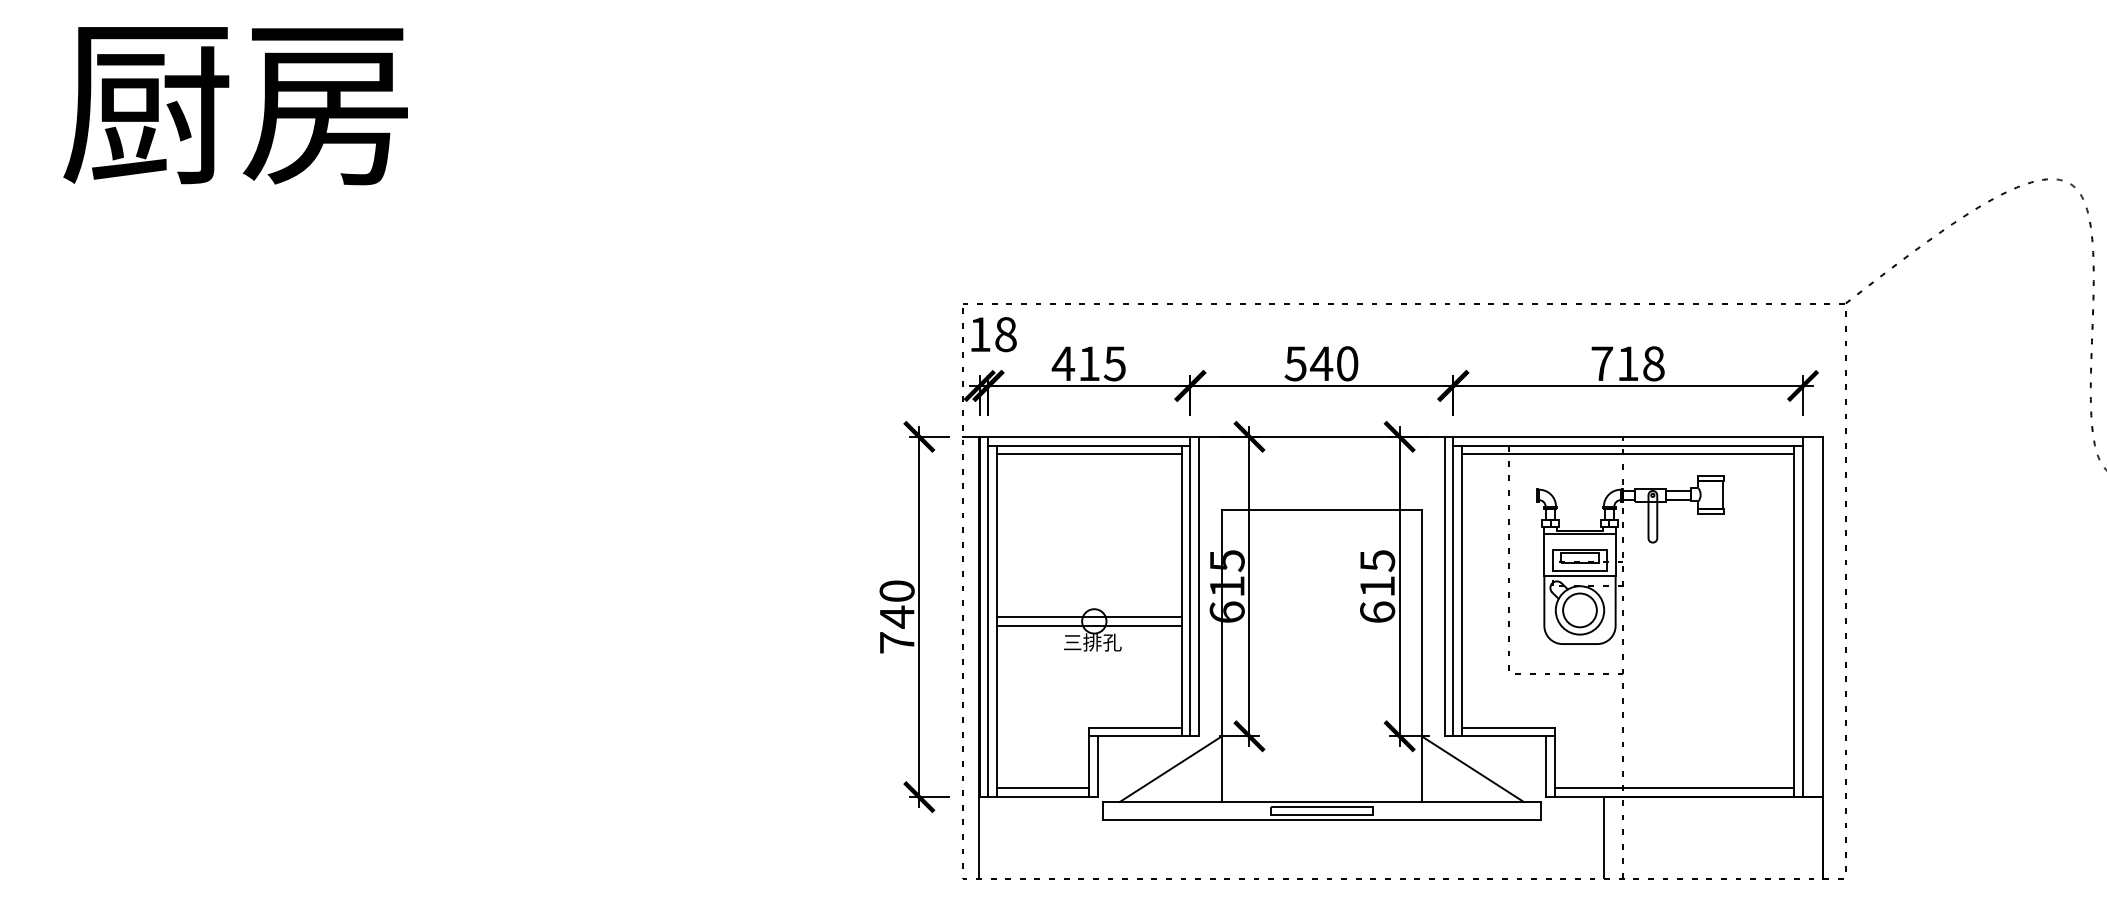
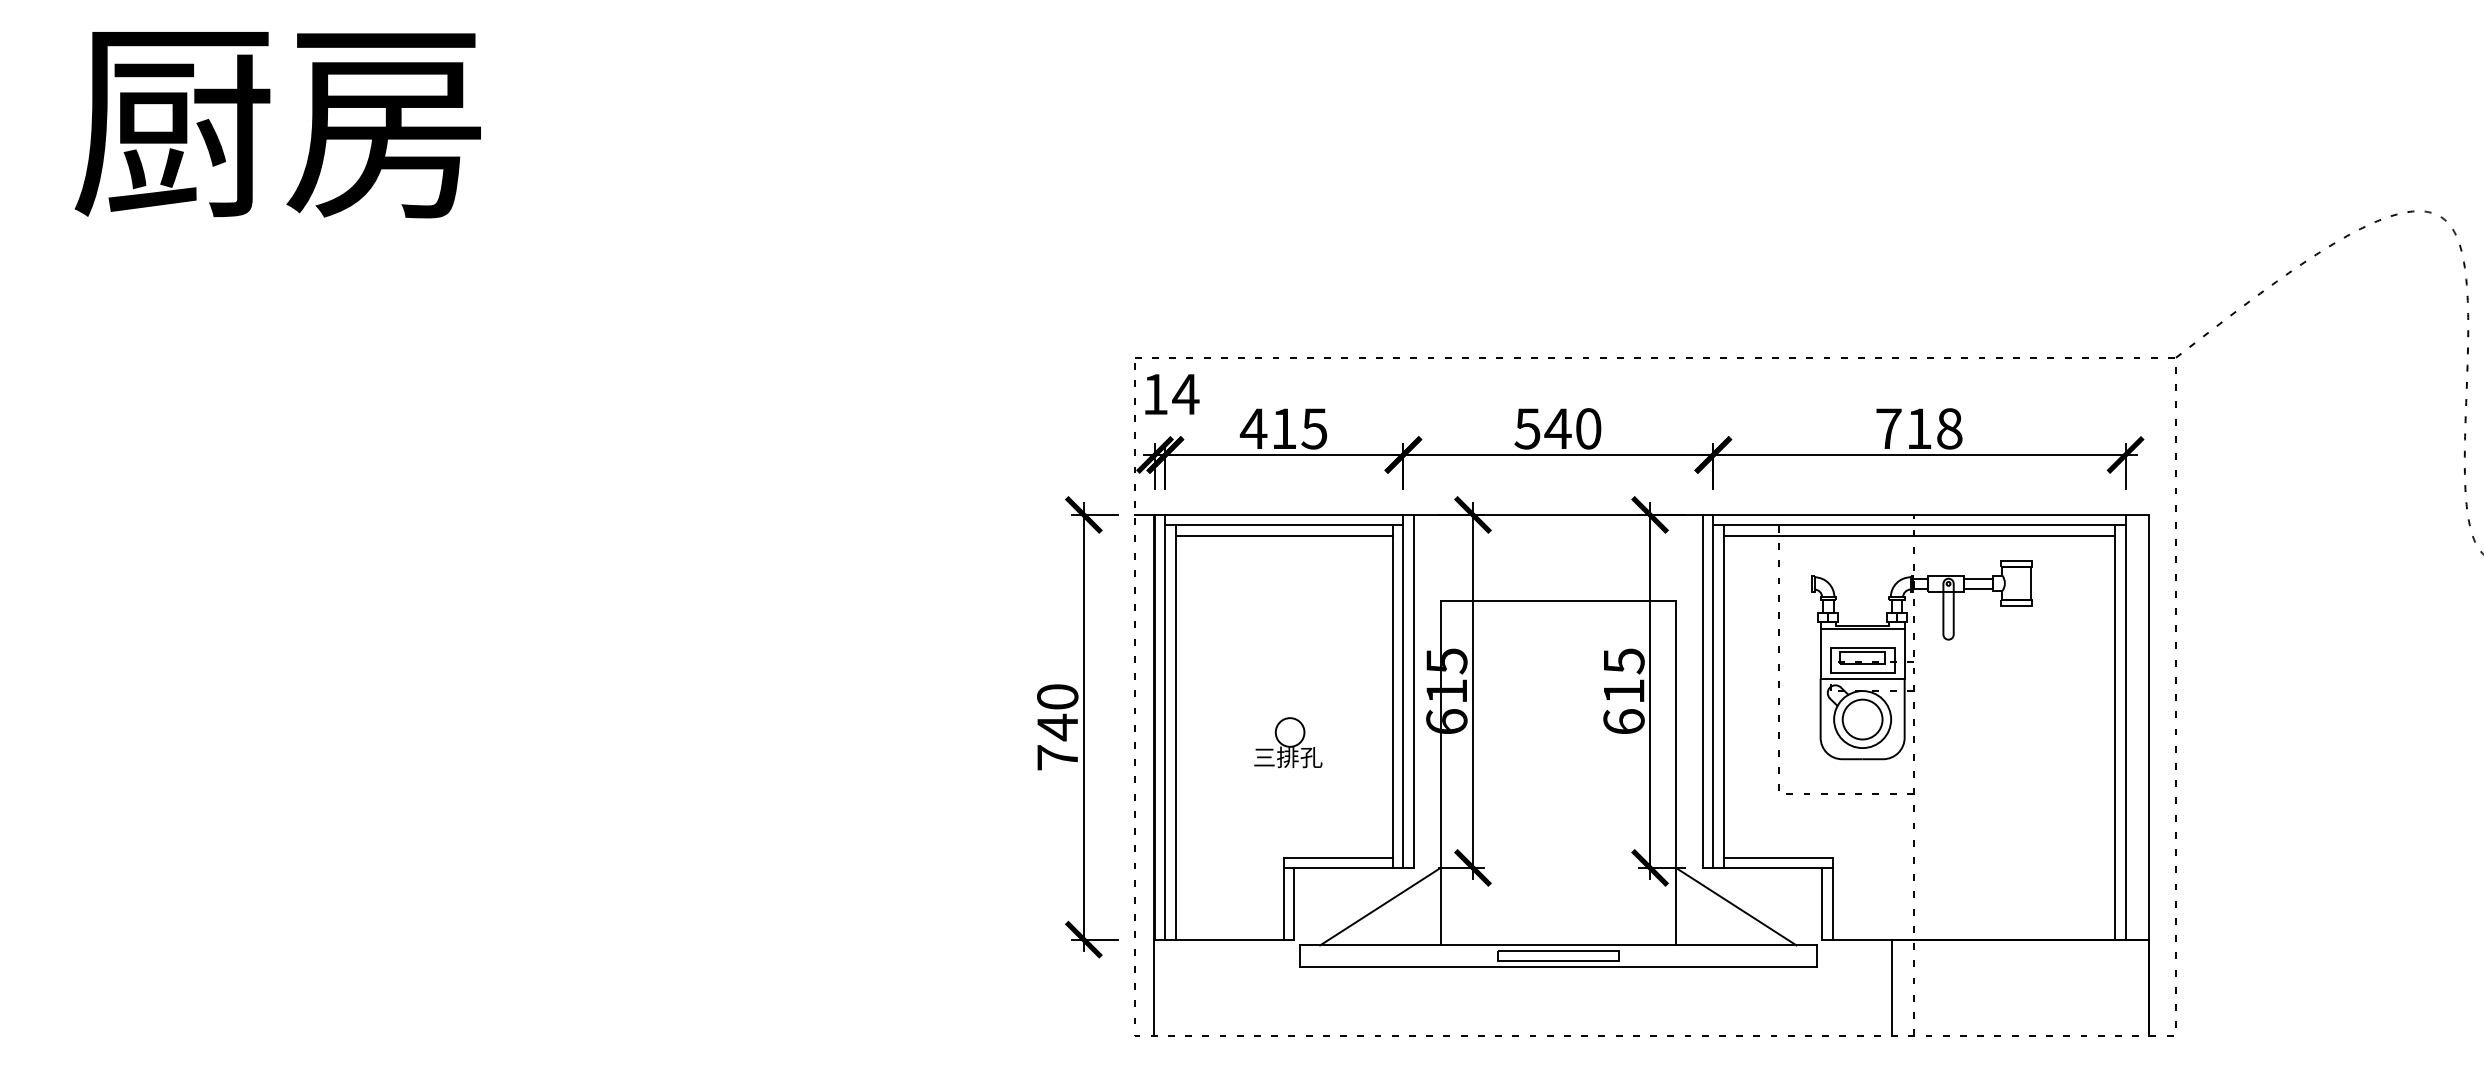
text: (1005, 334) -> (1185, 394), 18 -> 14
line: (1089, 617) -> (1284, 727), removed
line: (1089, 625) -> (1284, 737), removed
line: (1042, 788) -> (1229, 929), removed
line: (1674, 788) -> (1973, 929), removed

